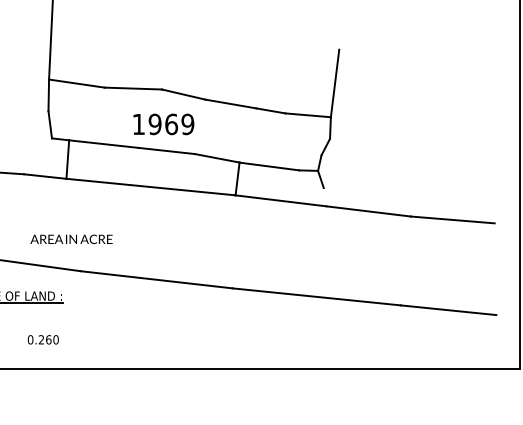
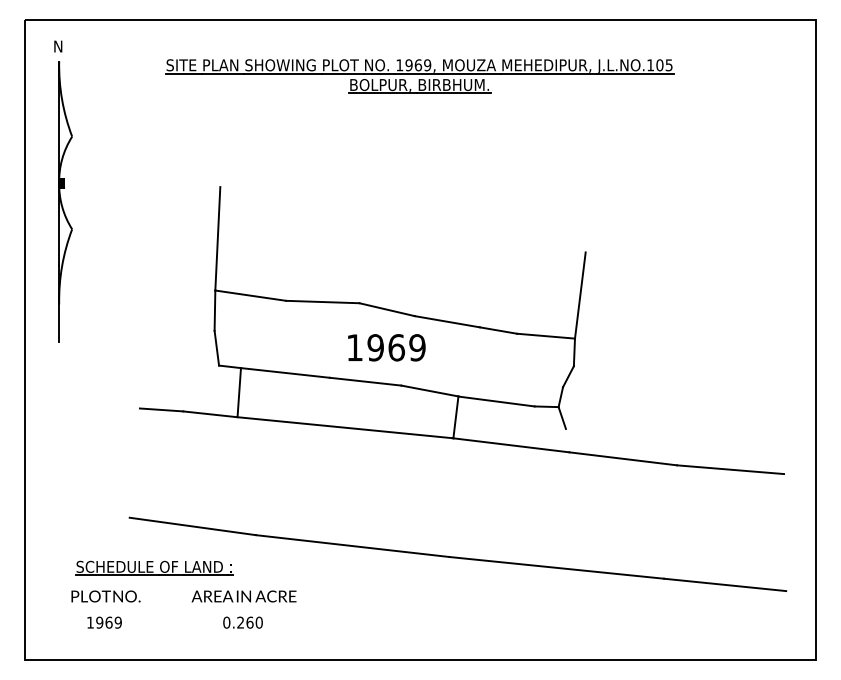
text: (163, 124) -> (386, 347), moved
text: (71, 239) -> (243, 596), moved
text: (42, 339) -> (242, 622), moved

